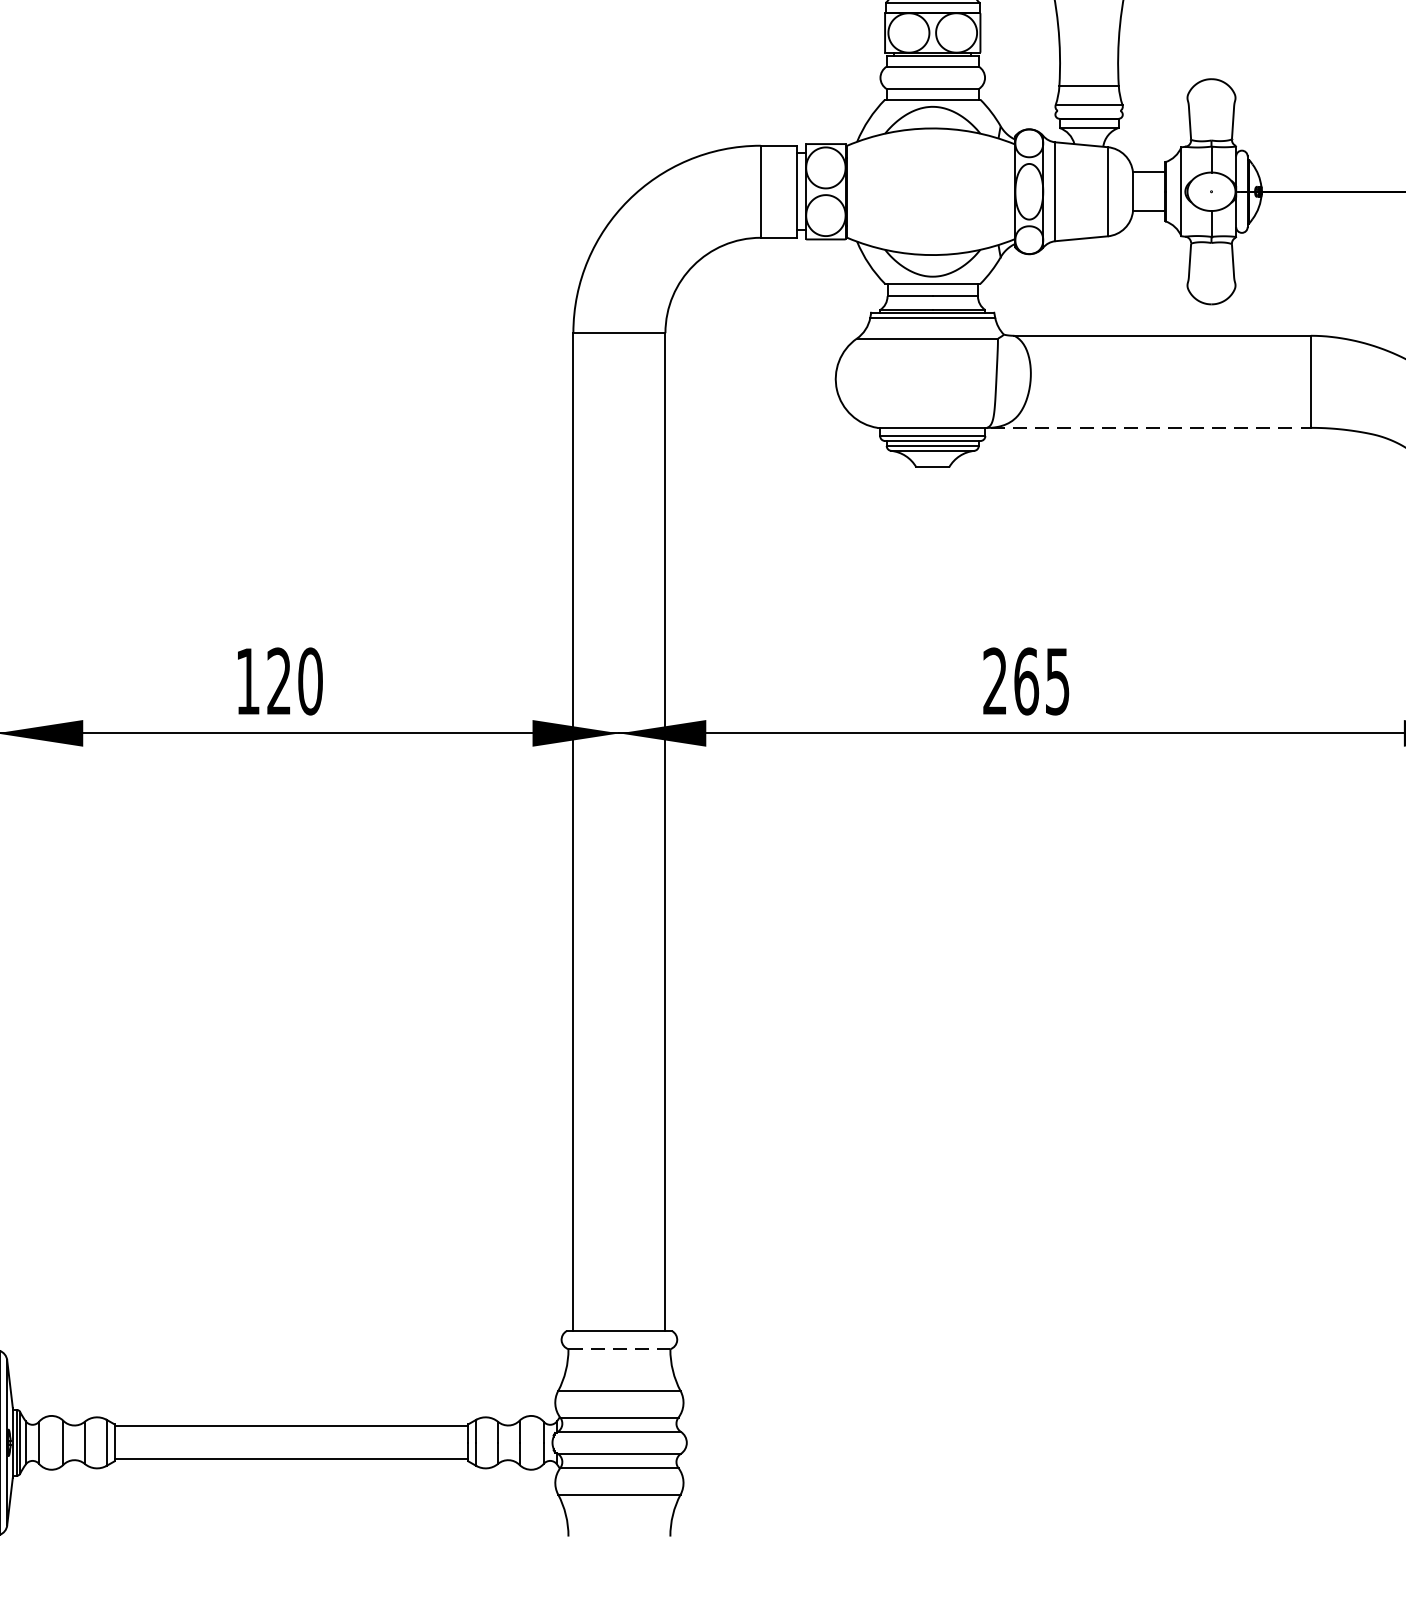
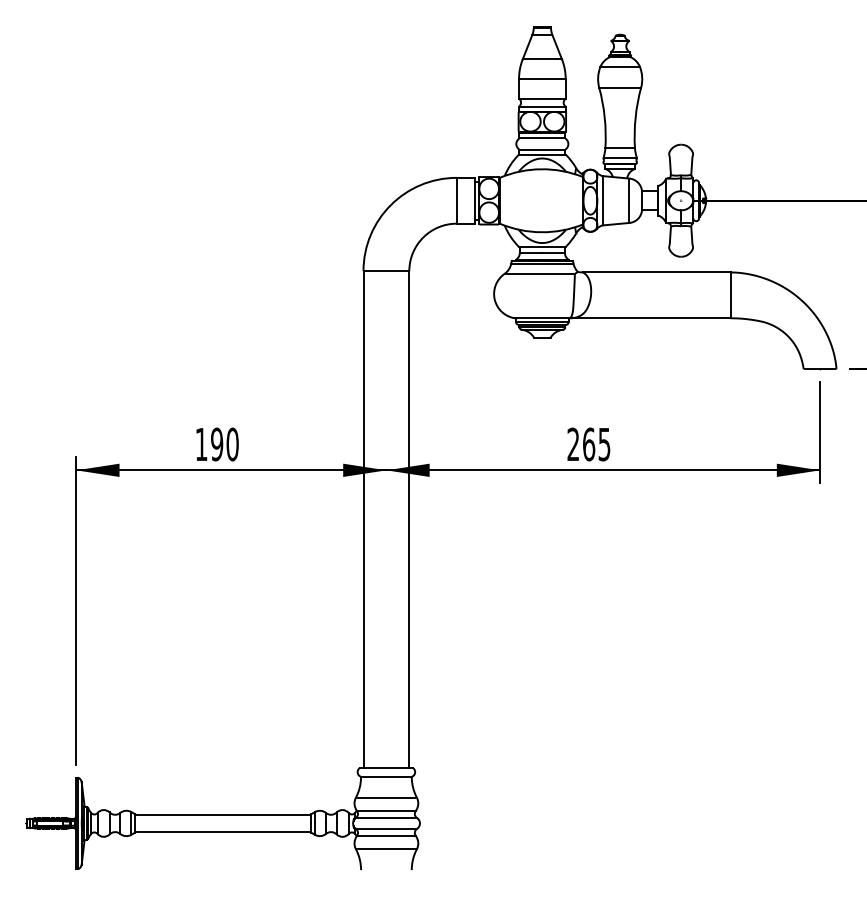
line: (1150, 428) -> (650, 318), dashed -> solid
text: (280, 681) -> (217, 444), 120 -> 190
line: (619, 1348) -> (386, 776), dashed -> solid

